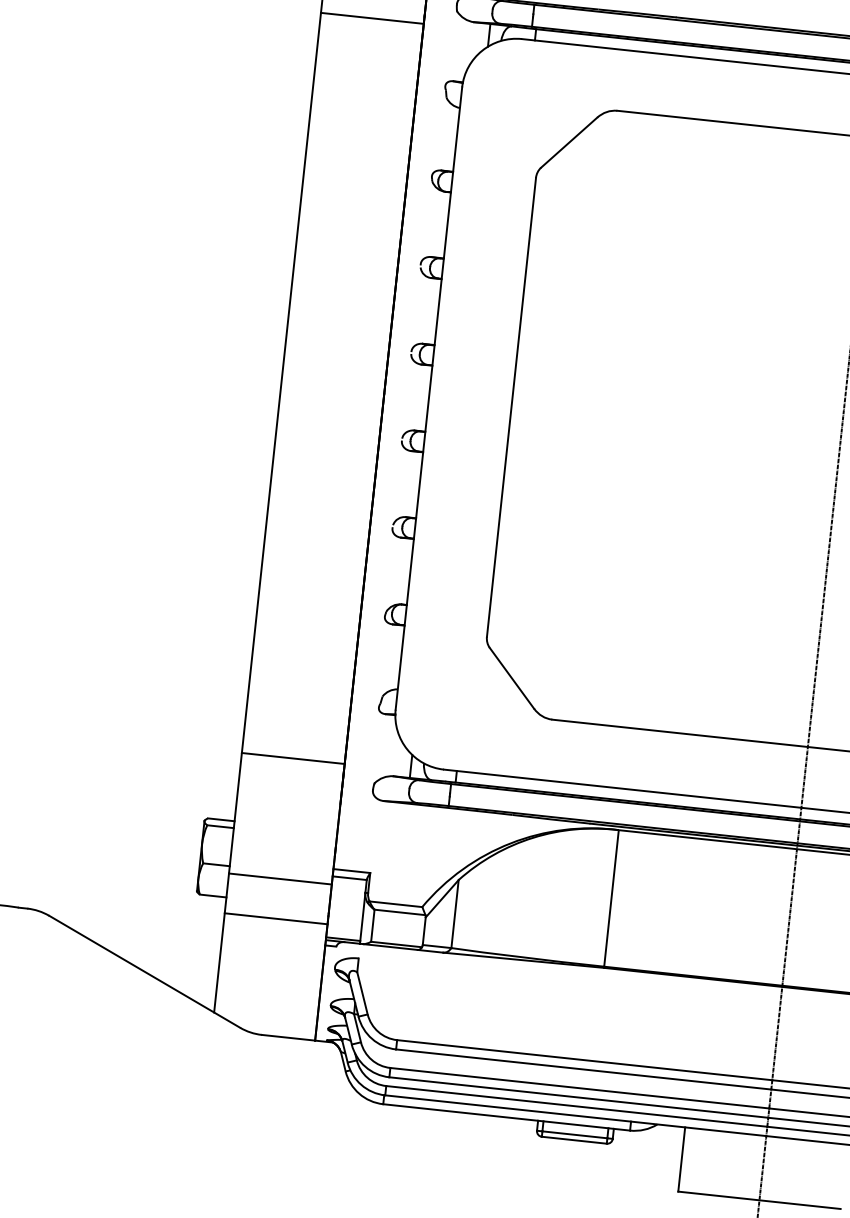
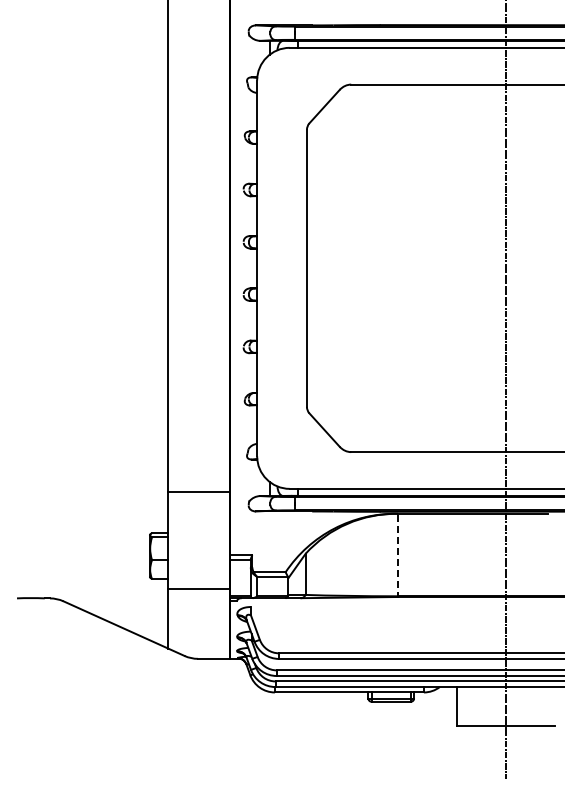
line: (372, 19) -> (199, 45), removed
line: (281, 878) -> (199, 564), removed
line: (612, 899) -> (398, 555), solid -> dashed

